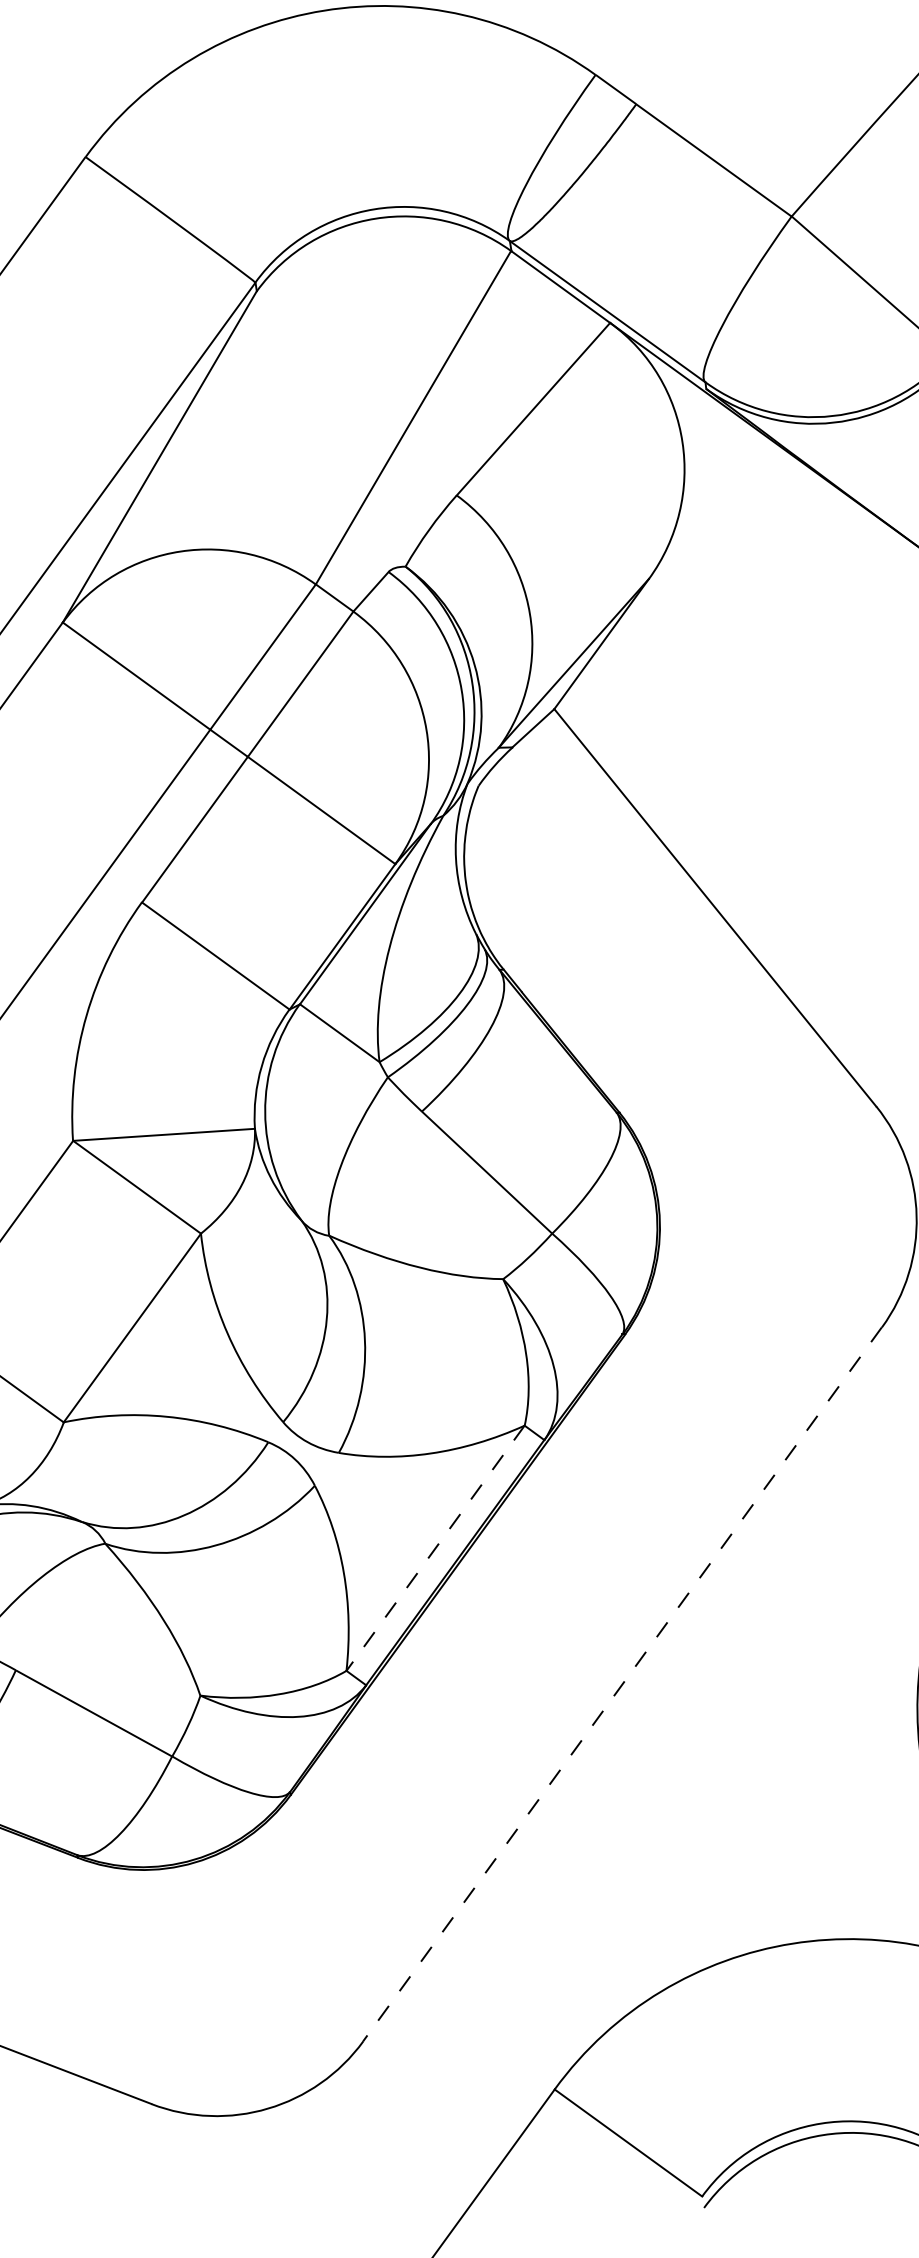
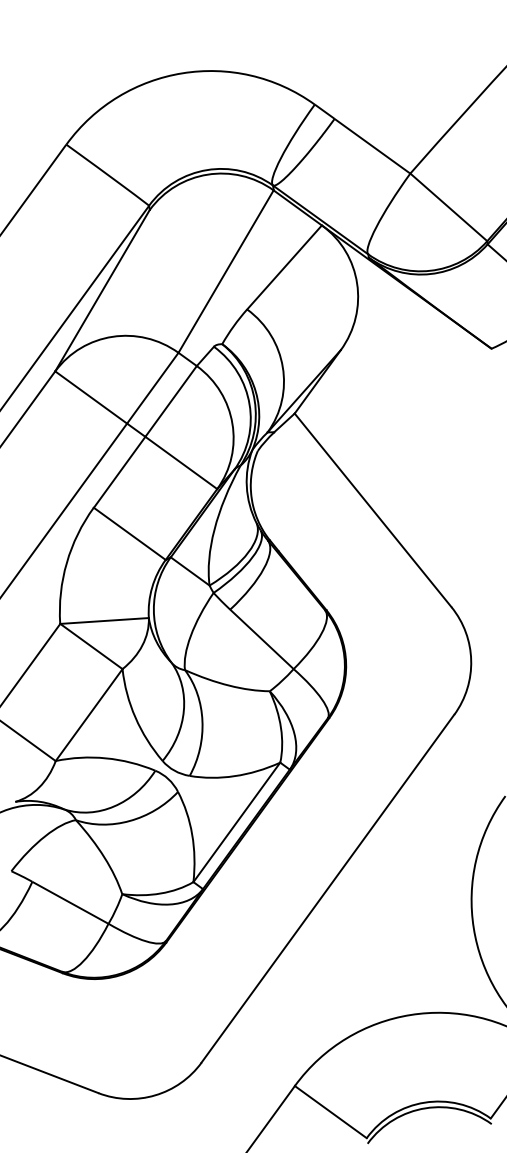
line: (434, 1548) -> (236, 822), dashed -> solid
line: (621, 1683) -> (327, 888), dashed -> solid

